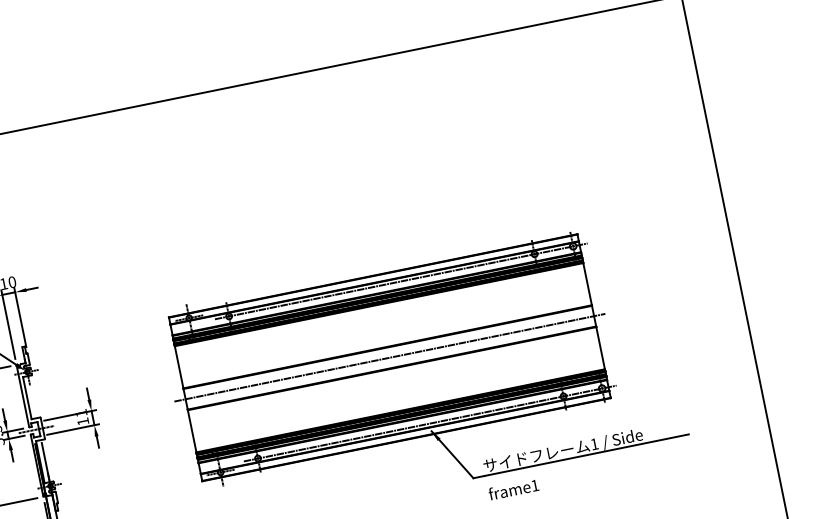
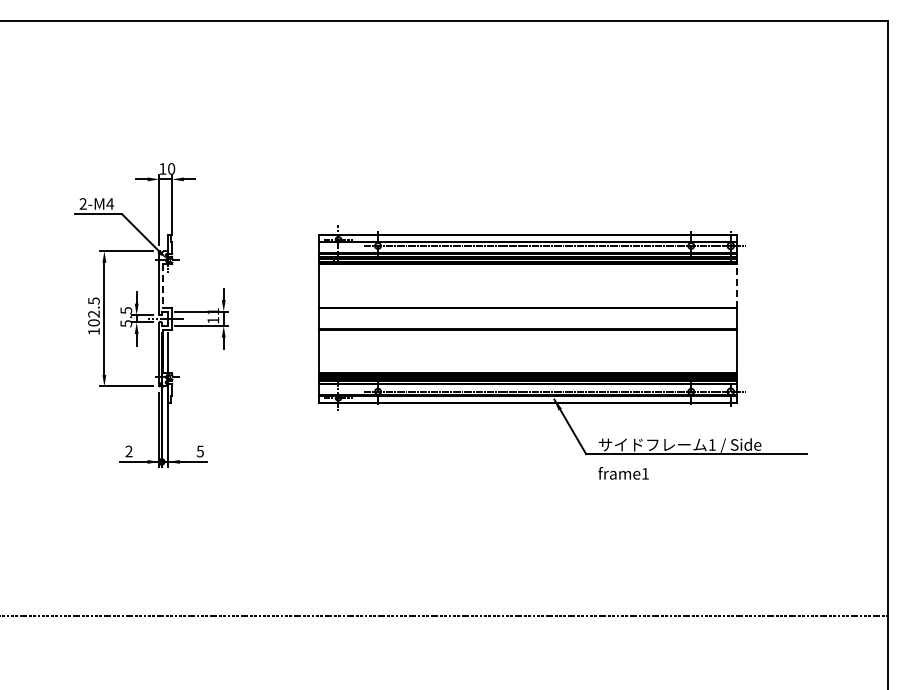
line: (587, 284) -> (737, 286), solid -> dashed
line: (389, 357) -> (527, 318), removed
line: (27, 398) -> (163, 286), solid -> dashed

